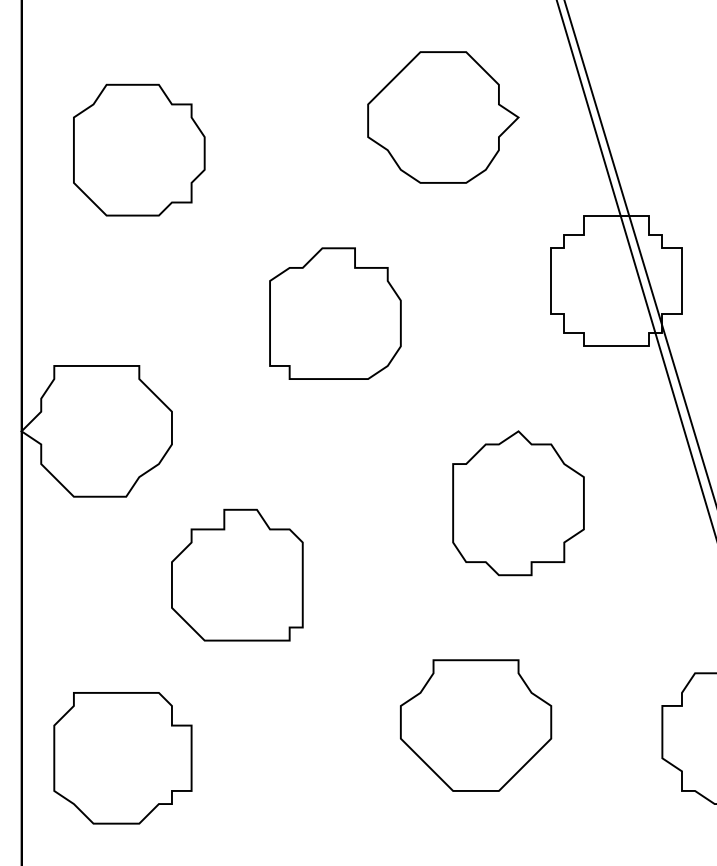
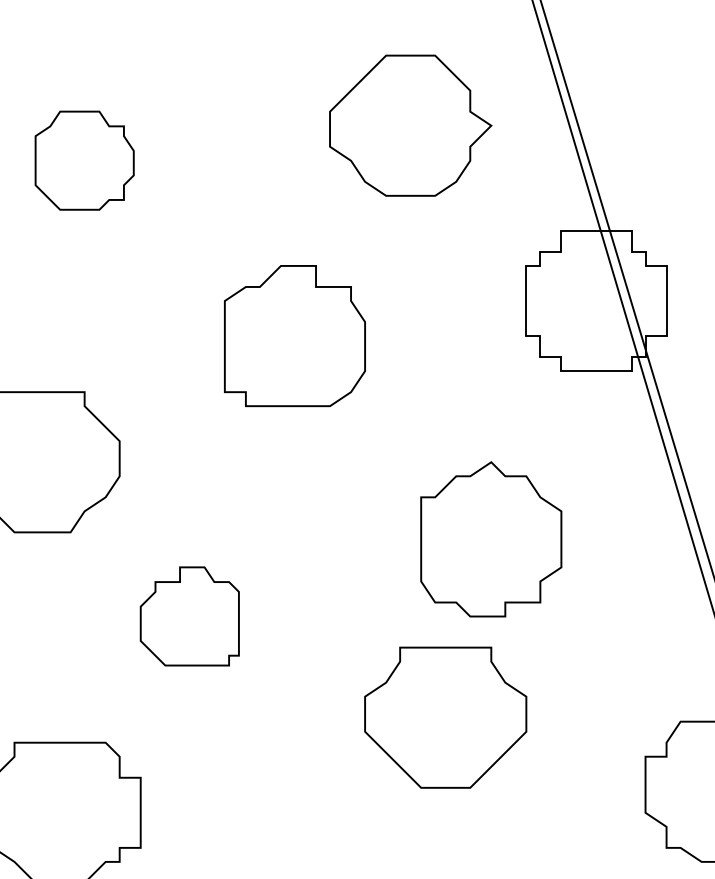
part: (139, 149) -> (84, 160), size x0.7
part: (237, 574) -> (189, 615), size x0.7
part: (476, 725) -> (446, 717), moved

